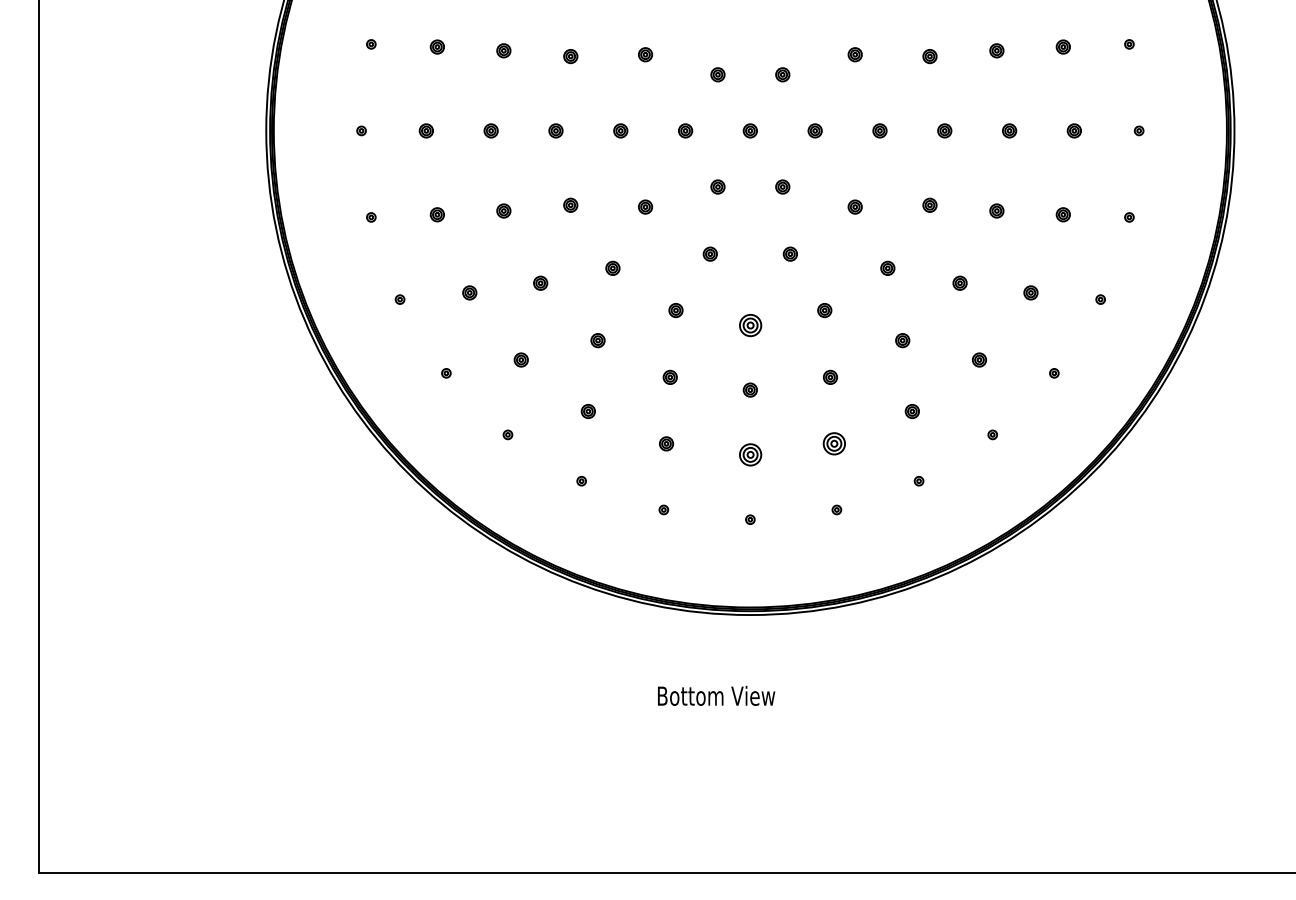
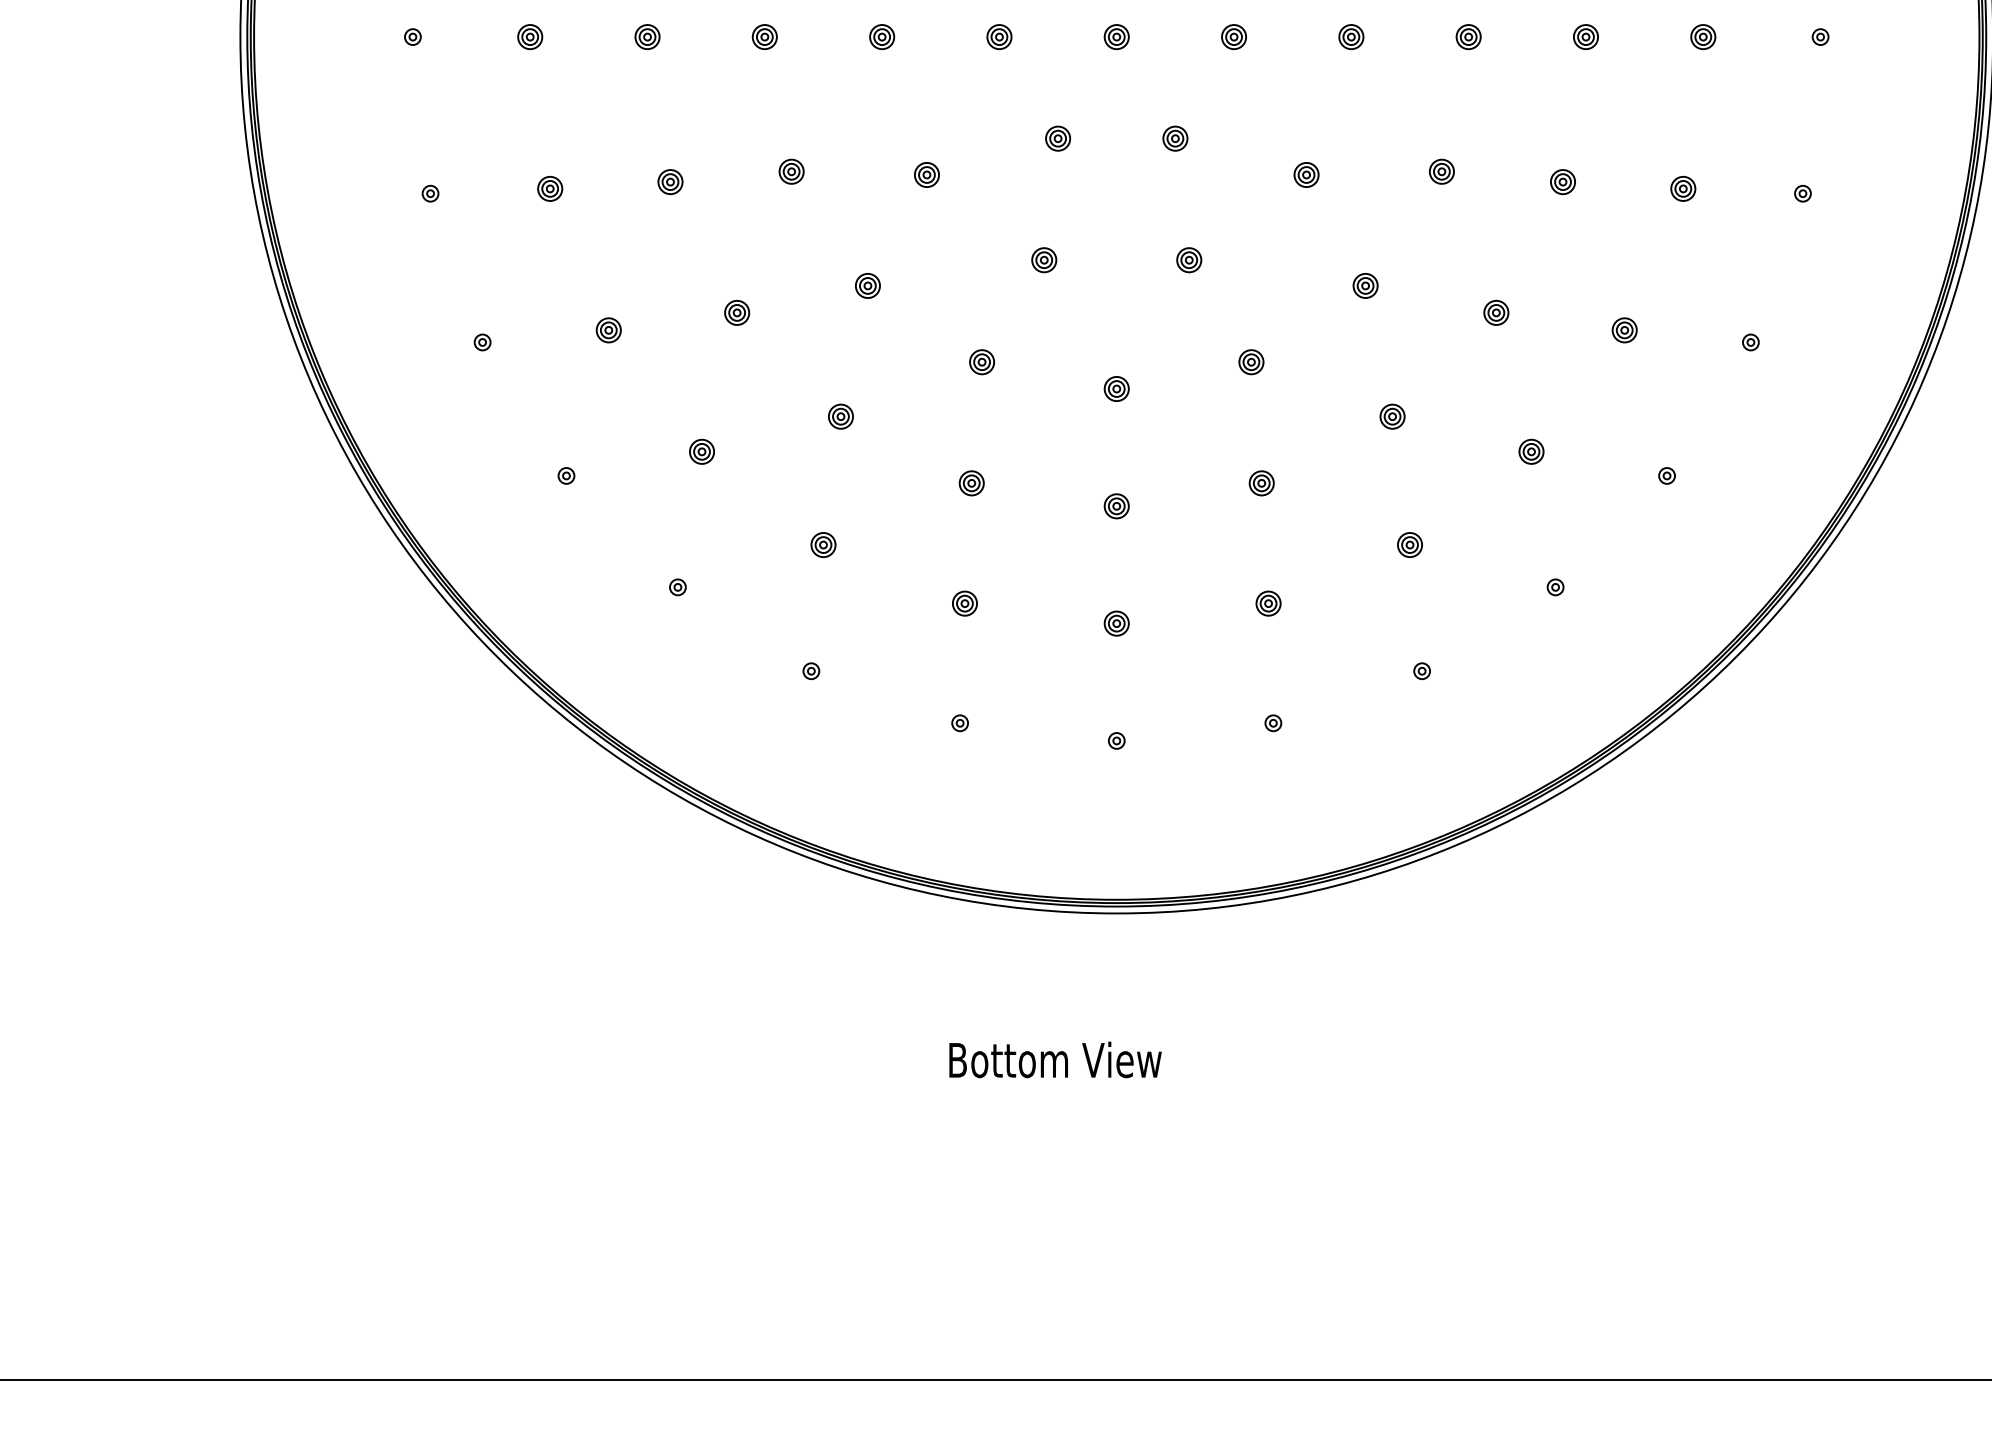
part: (749, 324) -> (1115, 387), size x0.62
part: (833, 443) -> (1267, 602), size x0.62
part: (749, 454) -> (1115, 622), size x0.62

